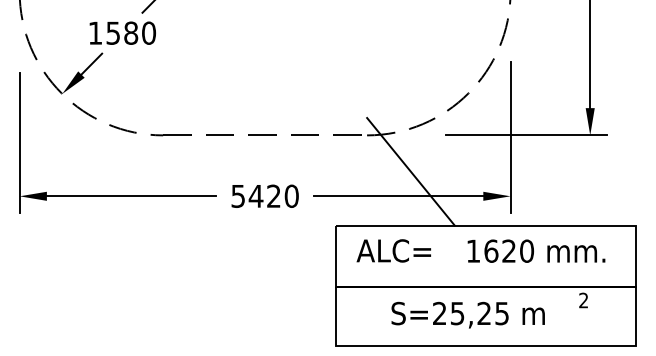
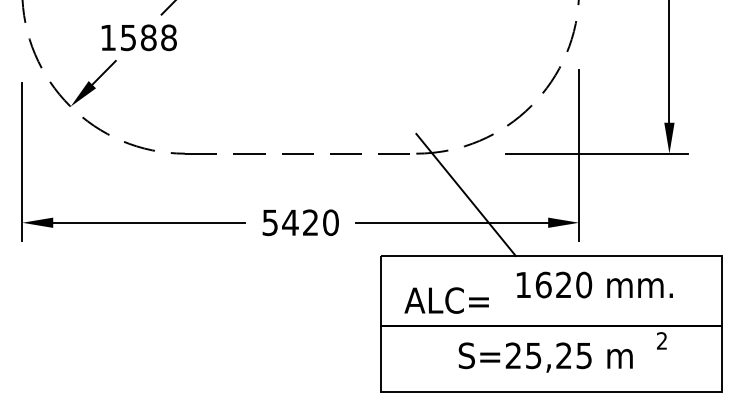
text: (149, 33) -> (169, 38), 1580 -> 1588
text: (393, 250) -> (446, 300), moved
text: (536, 250) -> (594, 284), moved
text: (467, 314) -> (544, 356), moved

